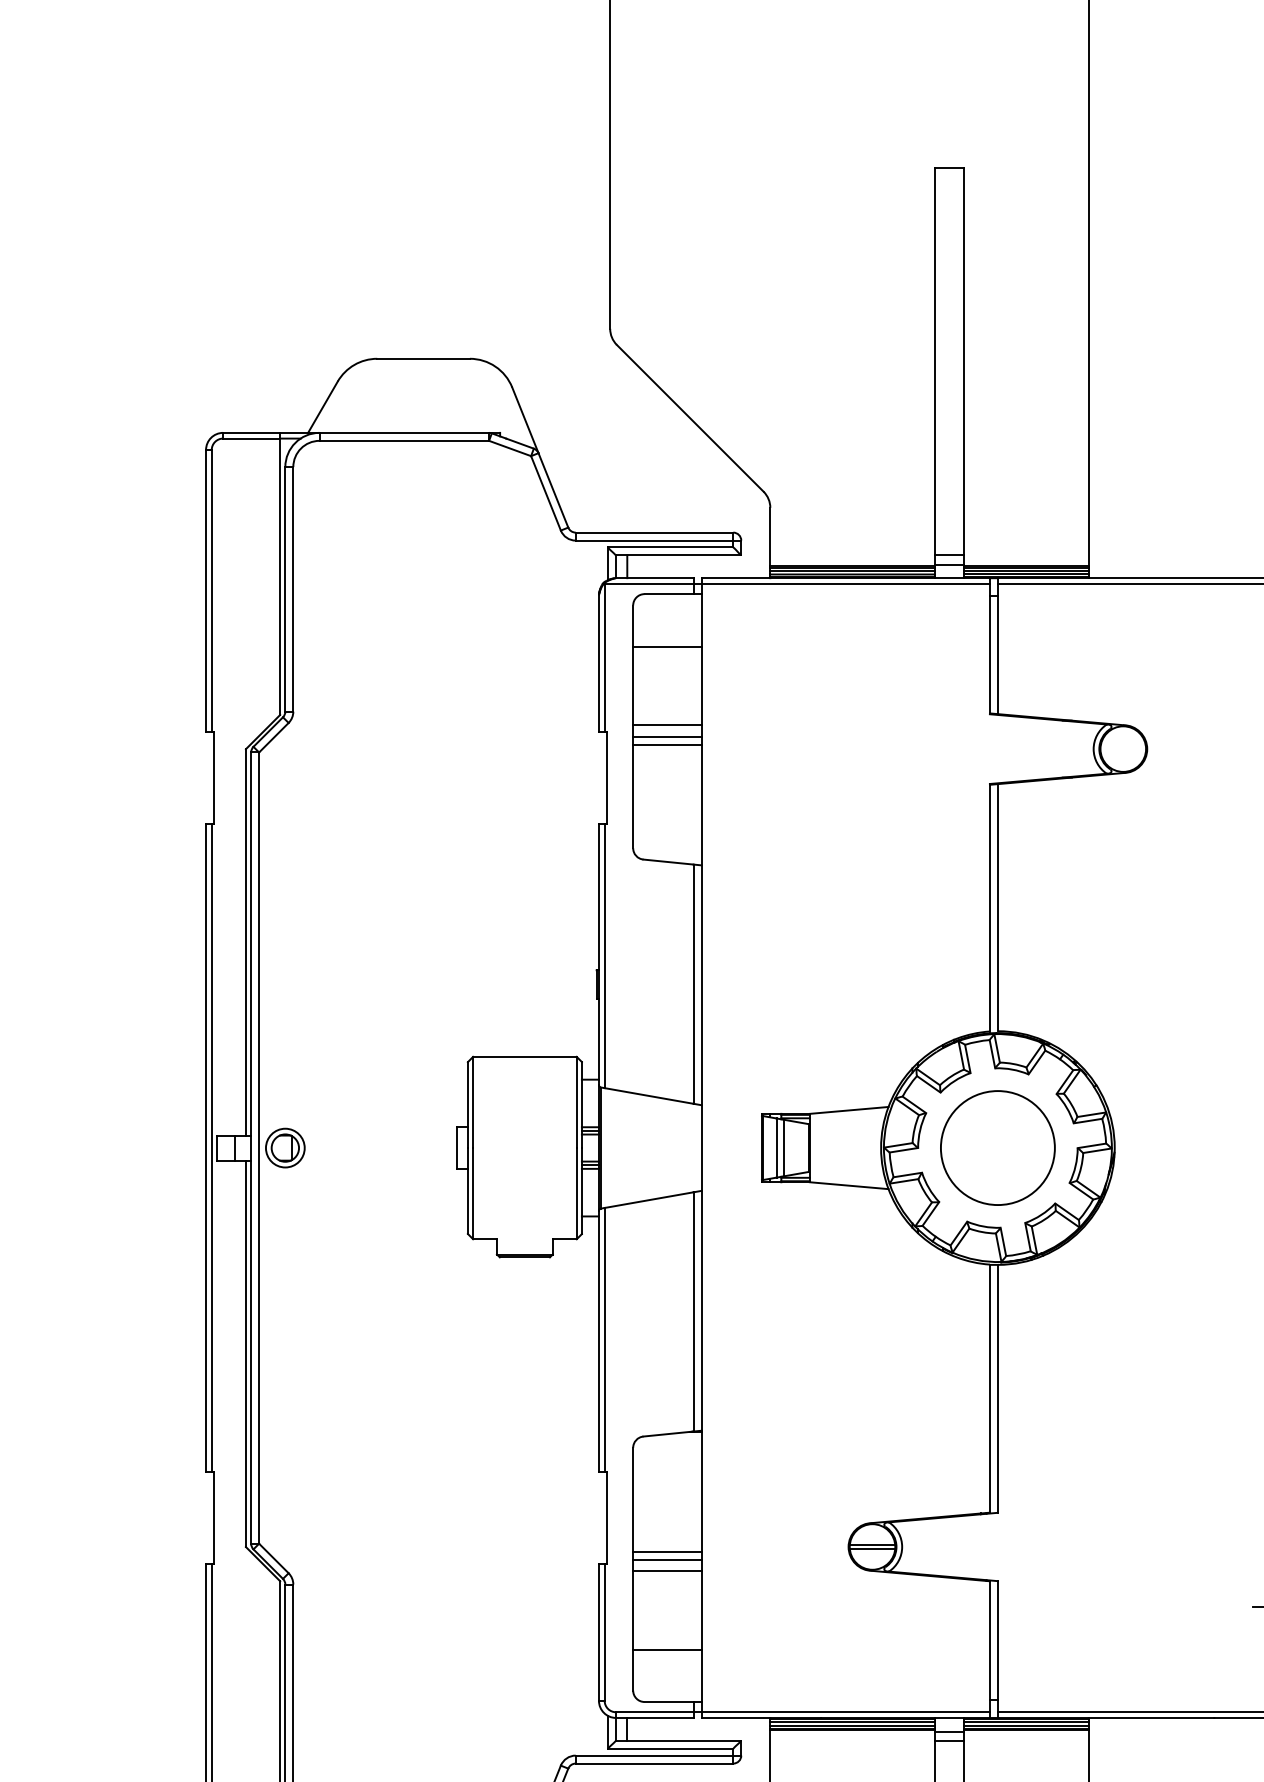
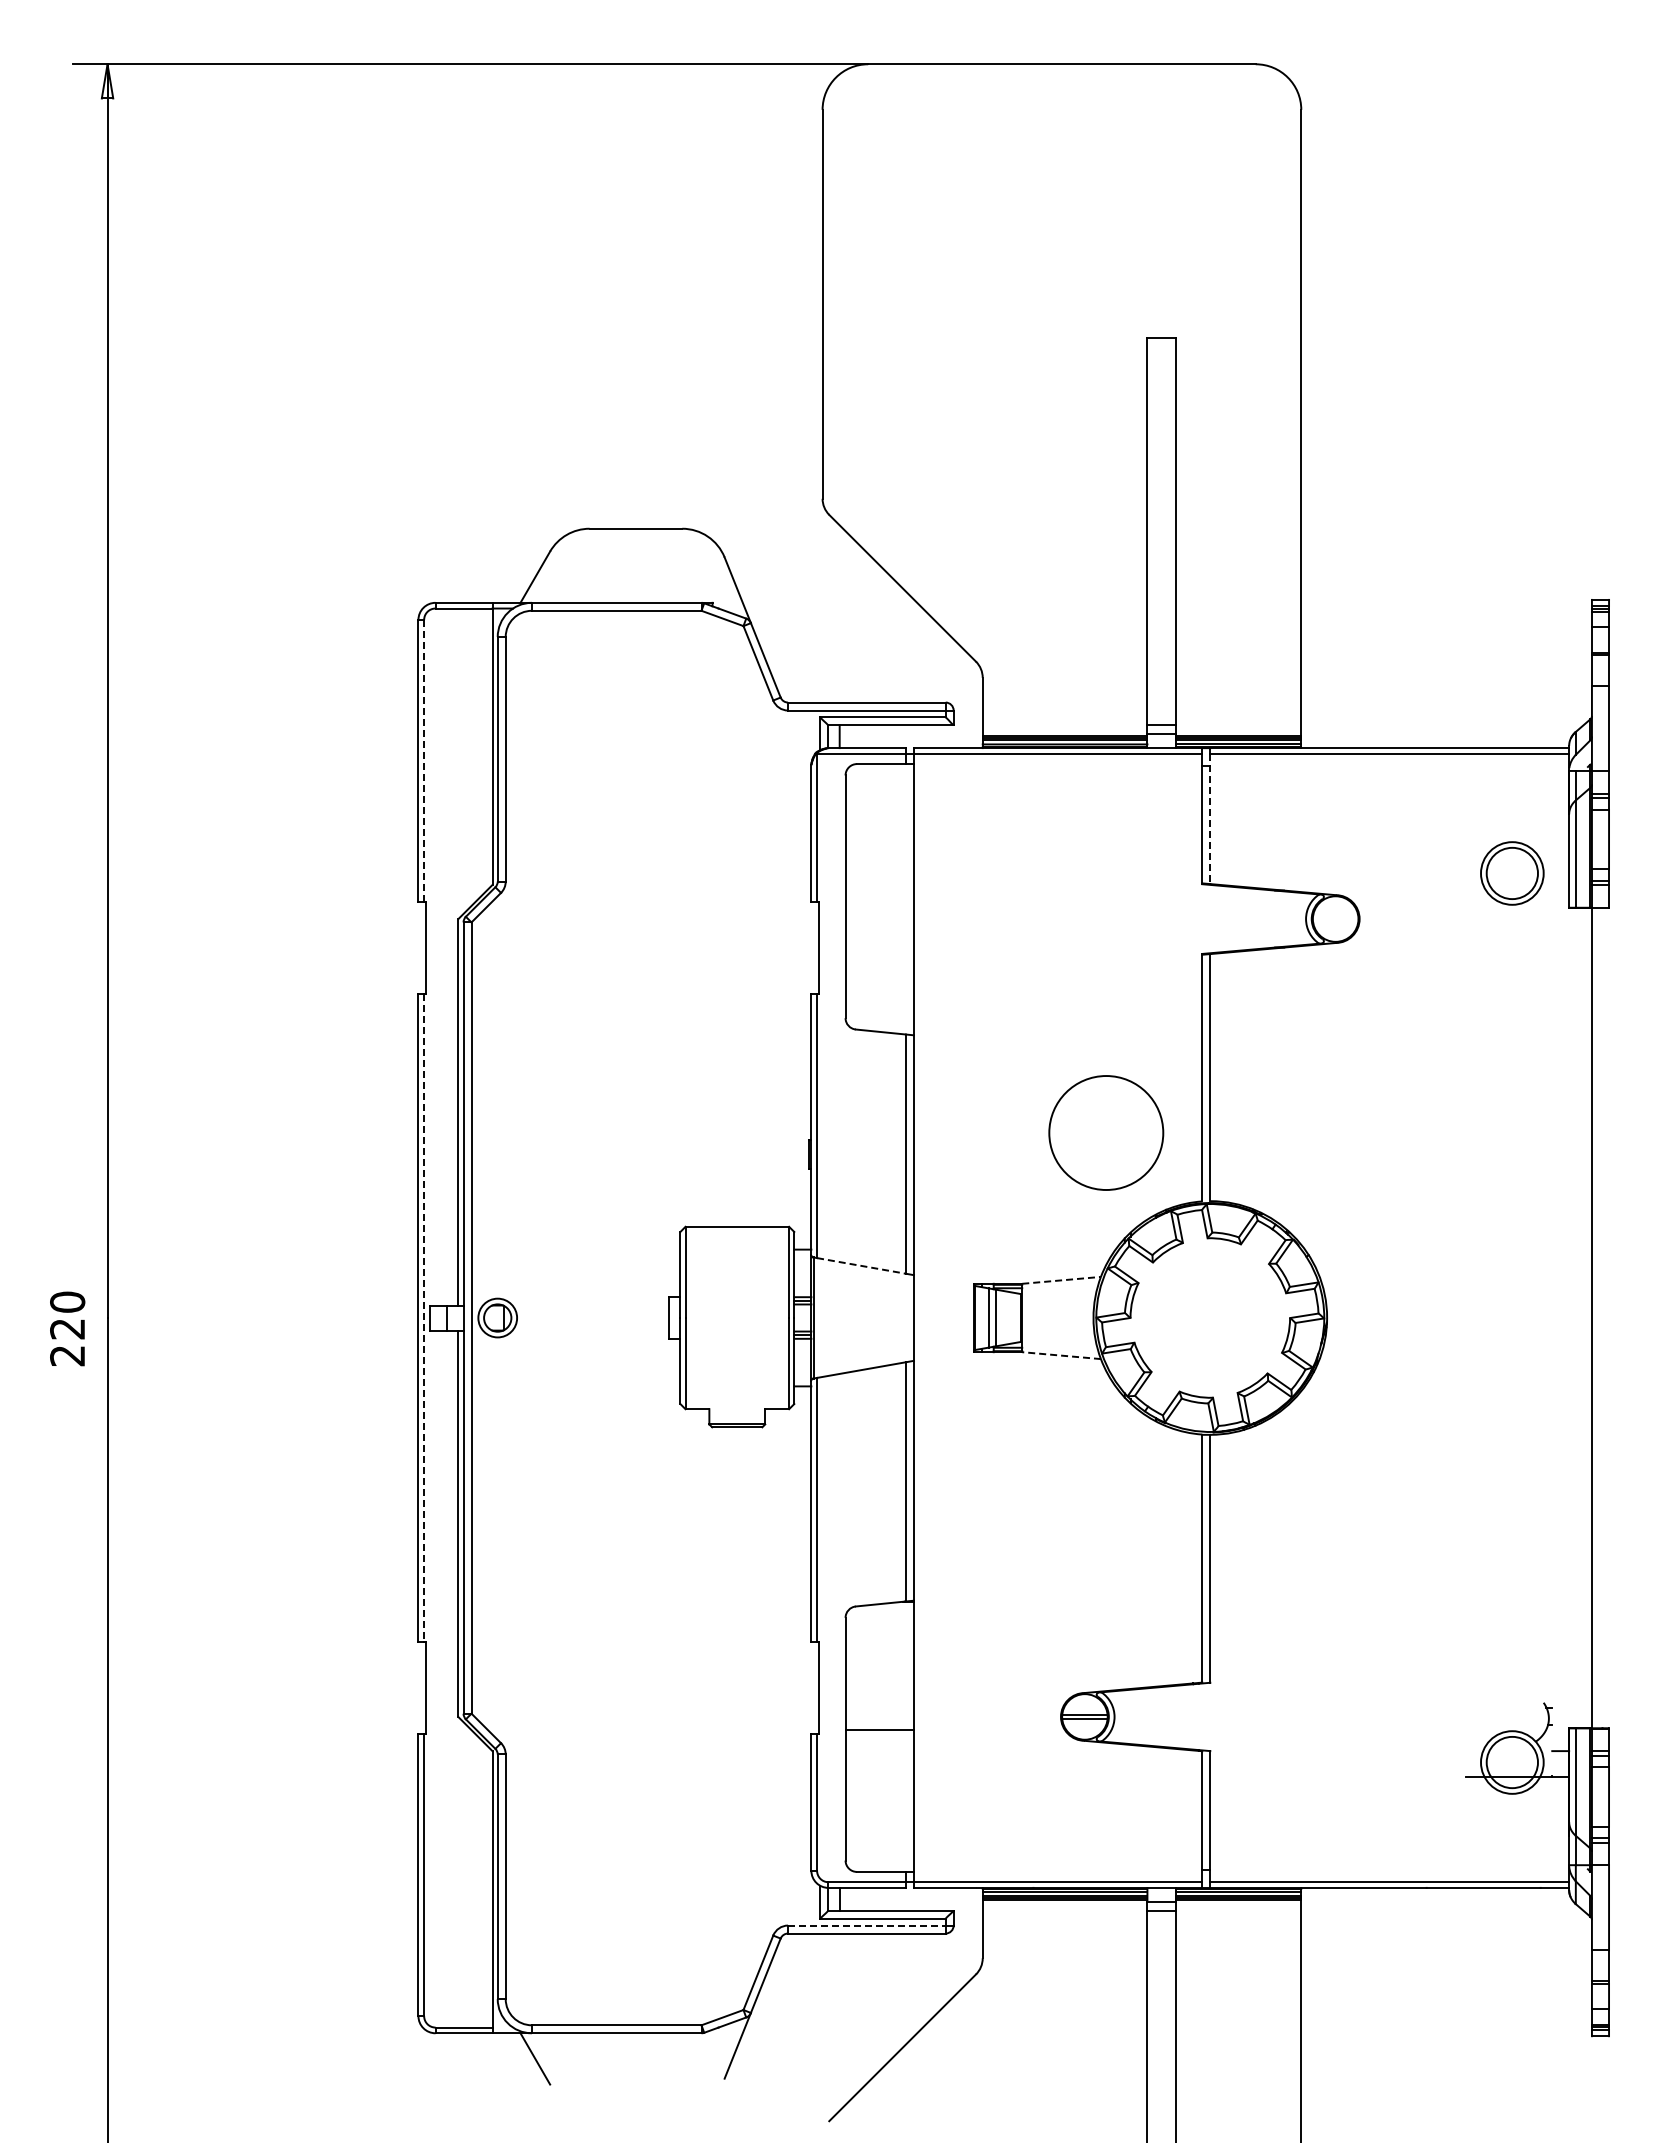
line: (212, 591) -> (424, 761), solid -> dashed
line: (667, 646) -> (879, 816), removed
line: (998, 649) -> (1210, 819), solid -> dashed
line: (667, 725) -> (879, 895), removed
line: (667, 736) -> (879, 906), removed
line: (667, 744) -> (879, 914), removed
line: (650, 1096) -> (862, 1266), solid -> dashed
line: (850, 1110) -> (1062, 1280), solid -> dashed
circle: (998, 1147) -> (1106, 1132), moved
line: (212, 1148) -> (424, 1318), solid -> dashed
line: (849, 1185) -> (1061, 1355), solid -> dashed
line: (667, 1551) -> (879, 1721), removed
line: (667, 1570) -> (879, 1740), removed
line: (667, 1649) -> (879, 1819), removed
line: (654, 1755) -> (866, 1925), solid -> dashed

